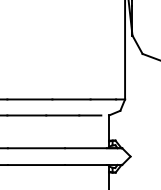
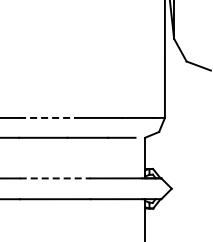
line: (30, 99) -> (47, 117), solid -> dashed
line: (36, 148) -> (55, 178), solid -> dashed

